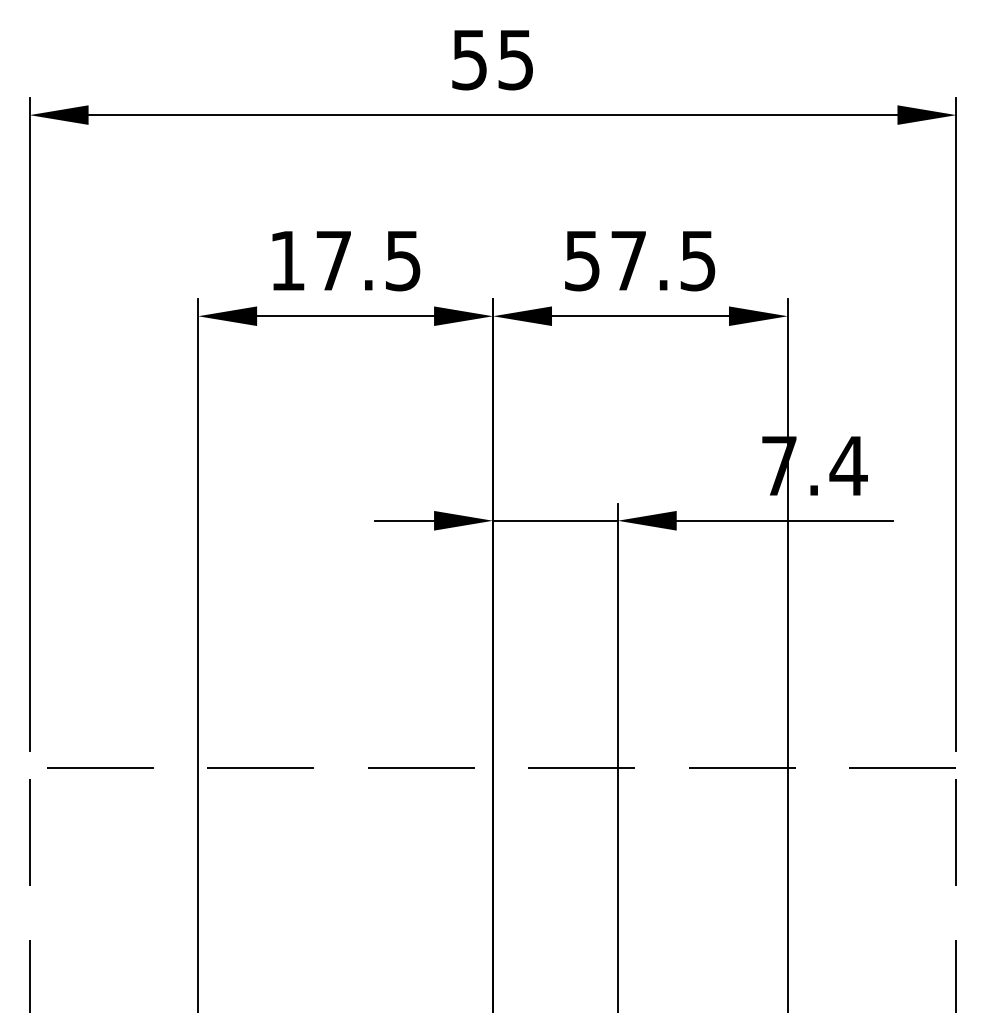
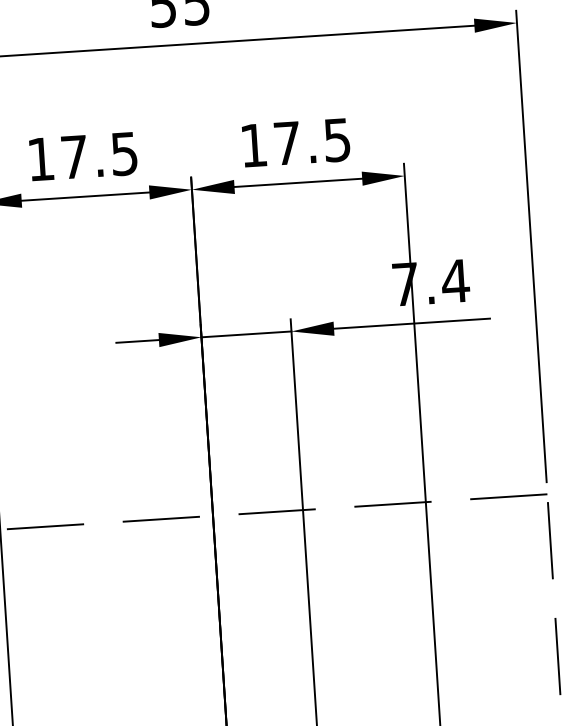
text: (582, 261) -> (253, 146), 57.5 -> 17.5

